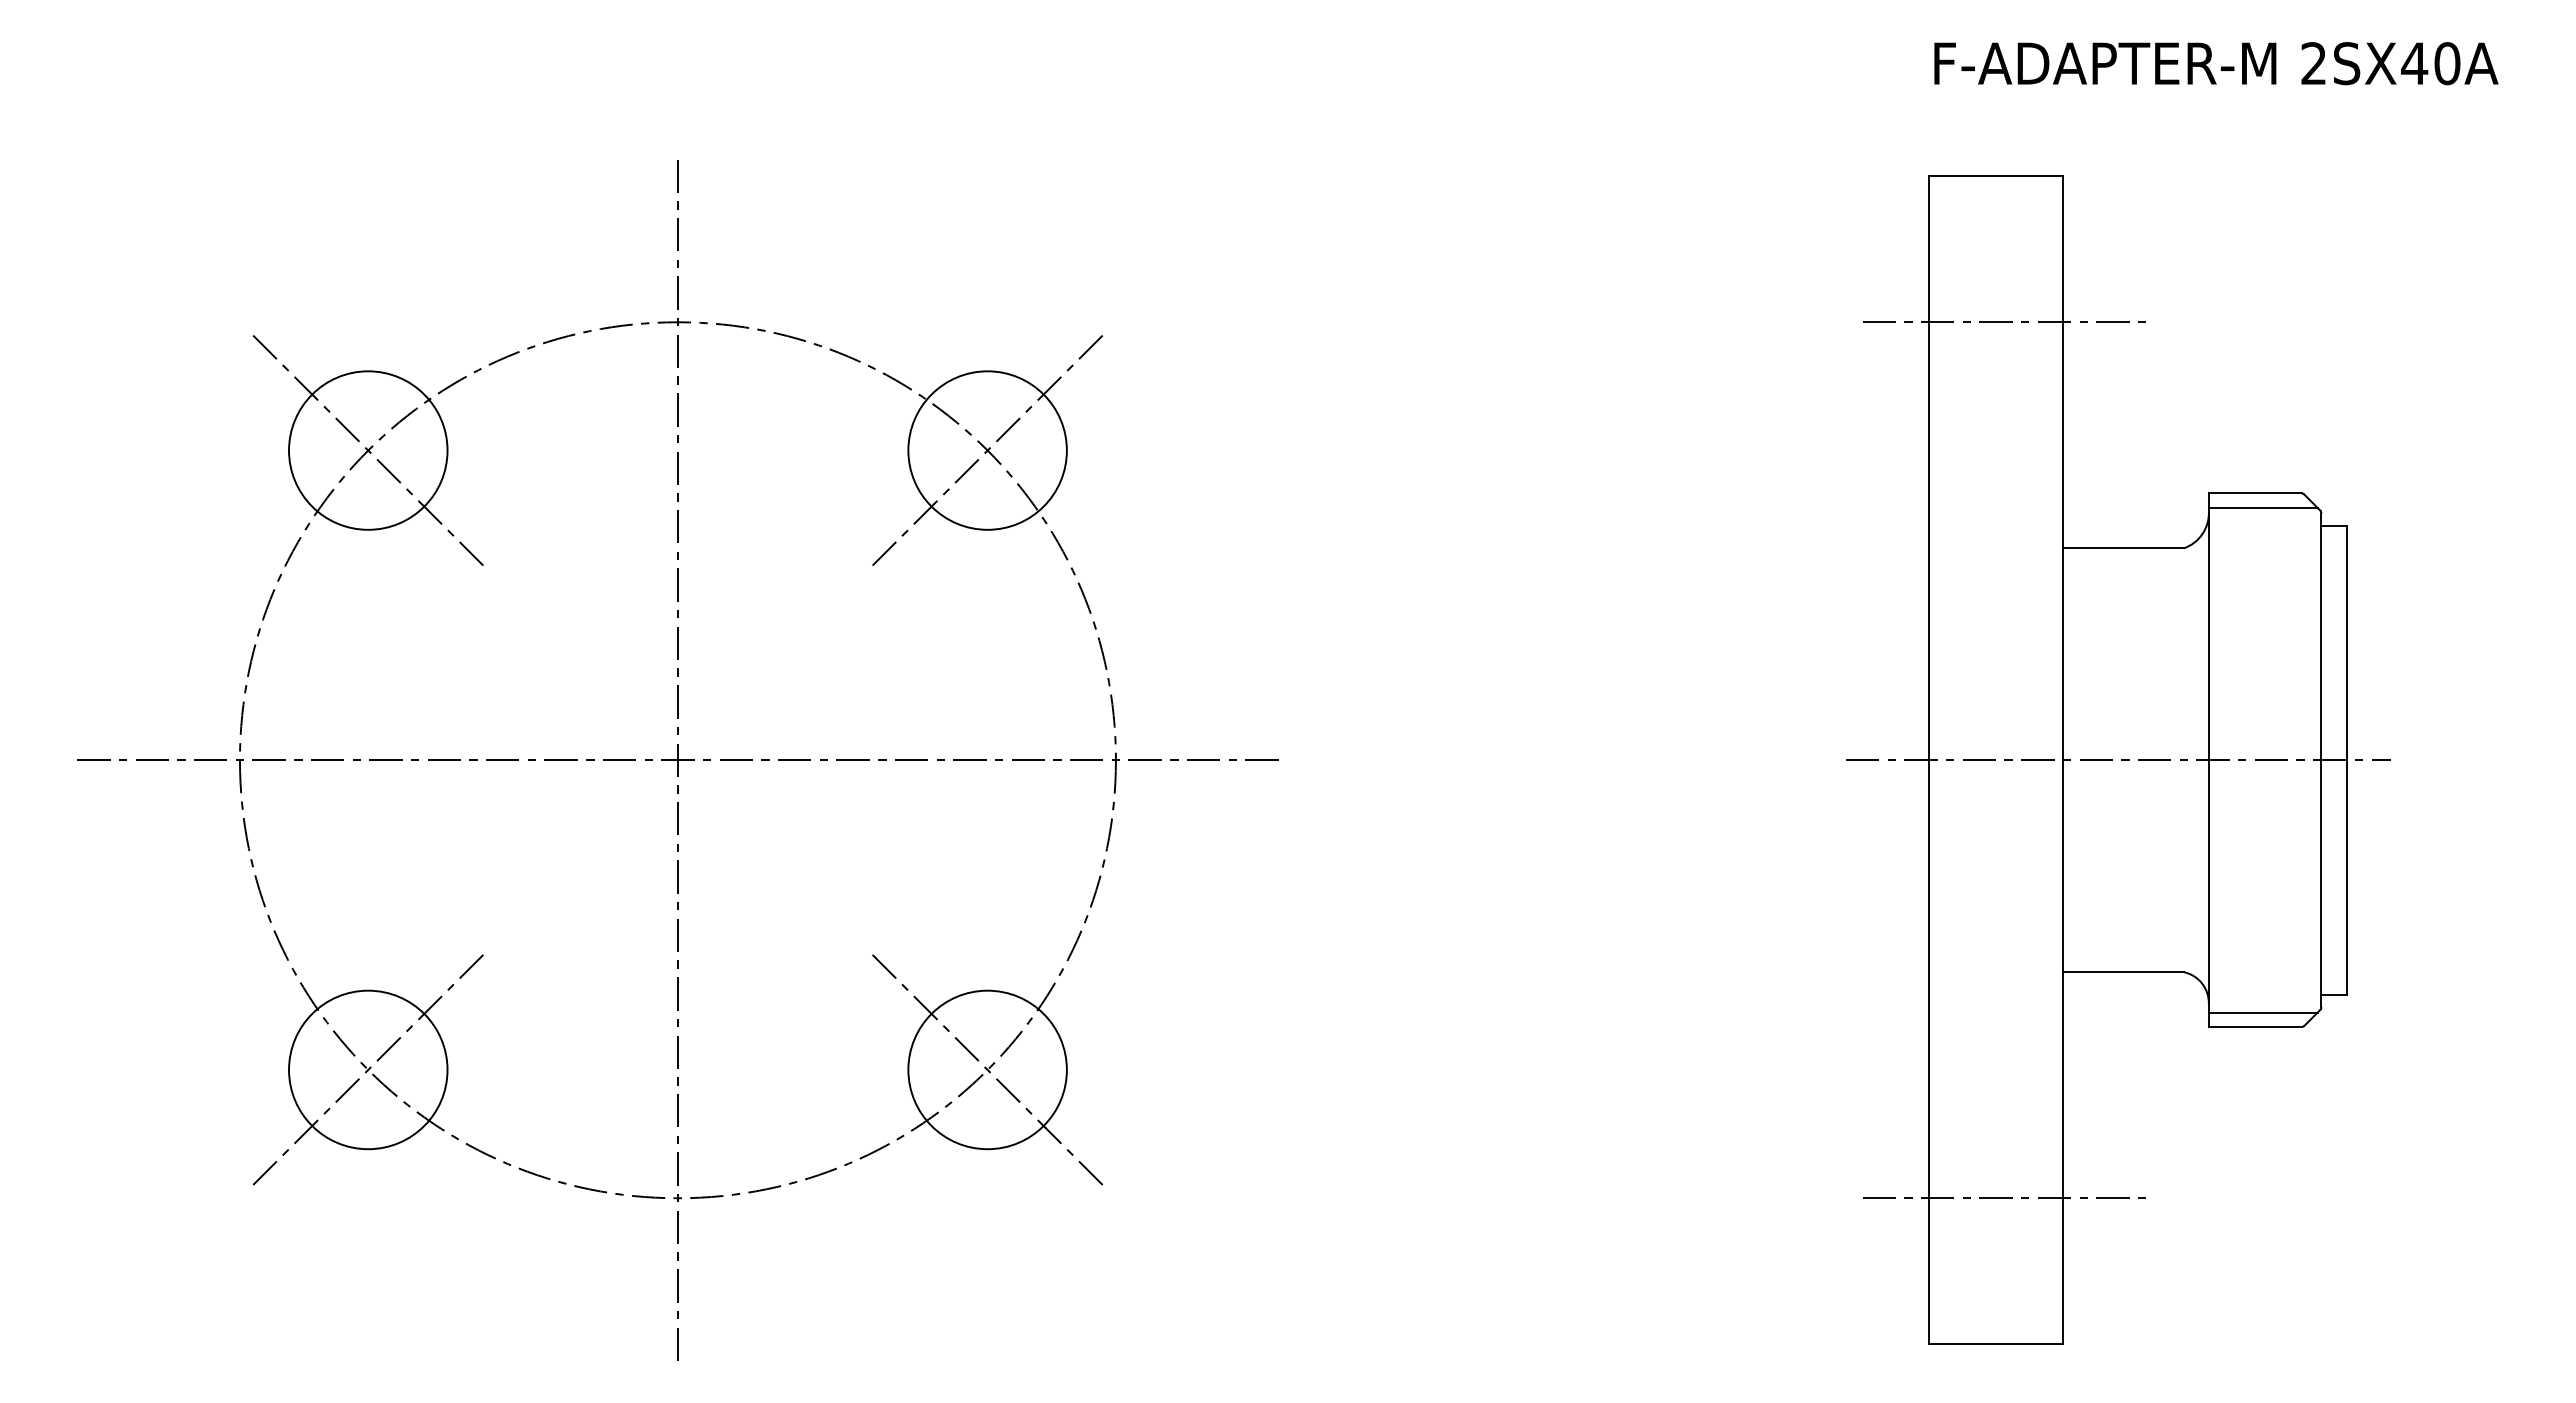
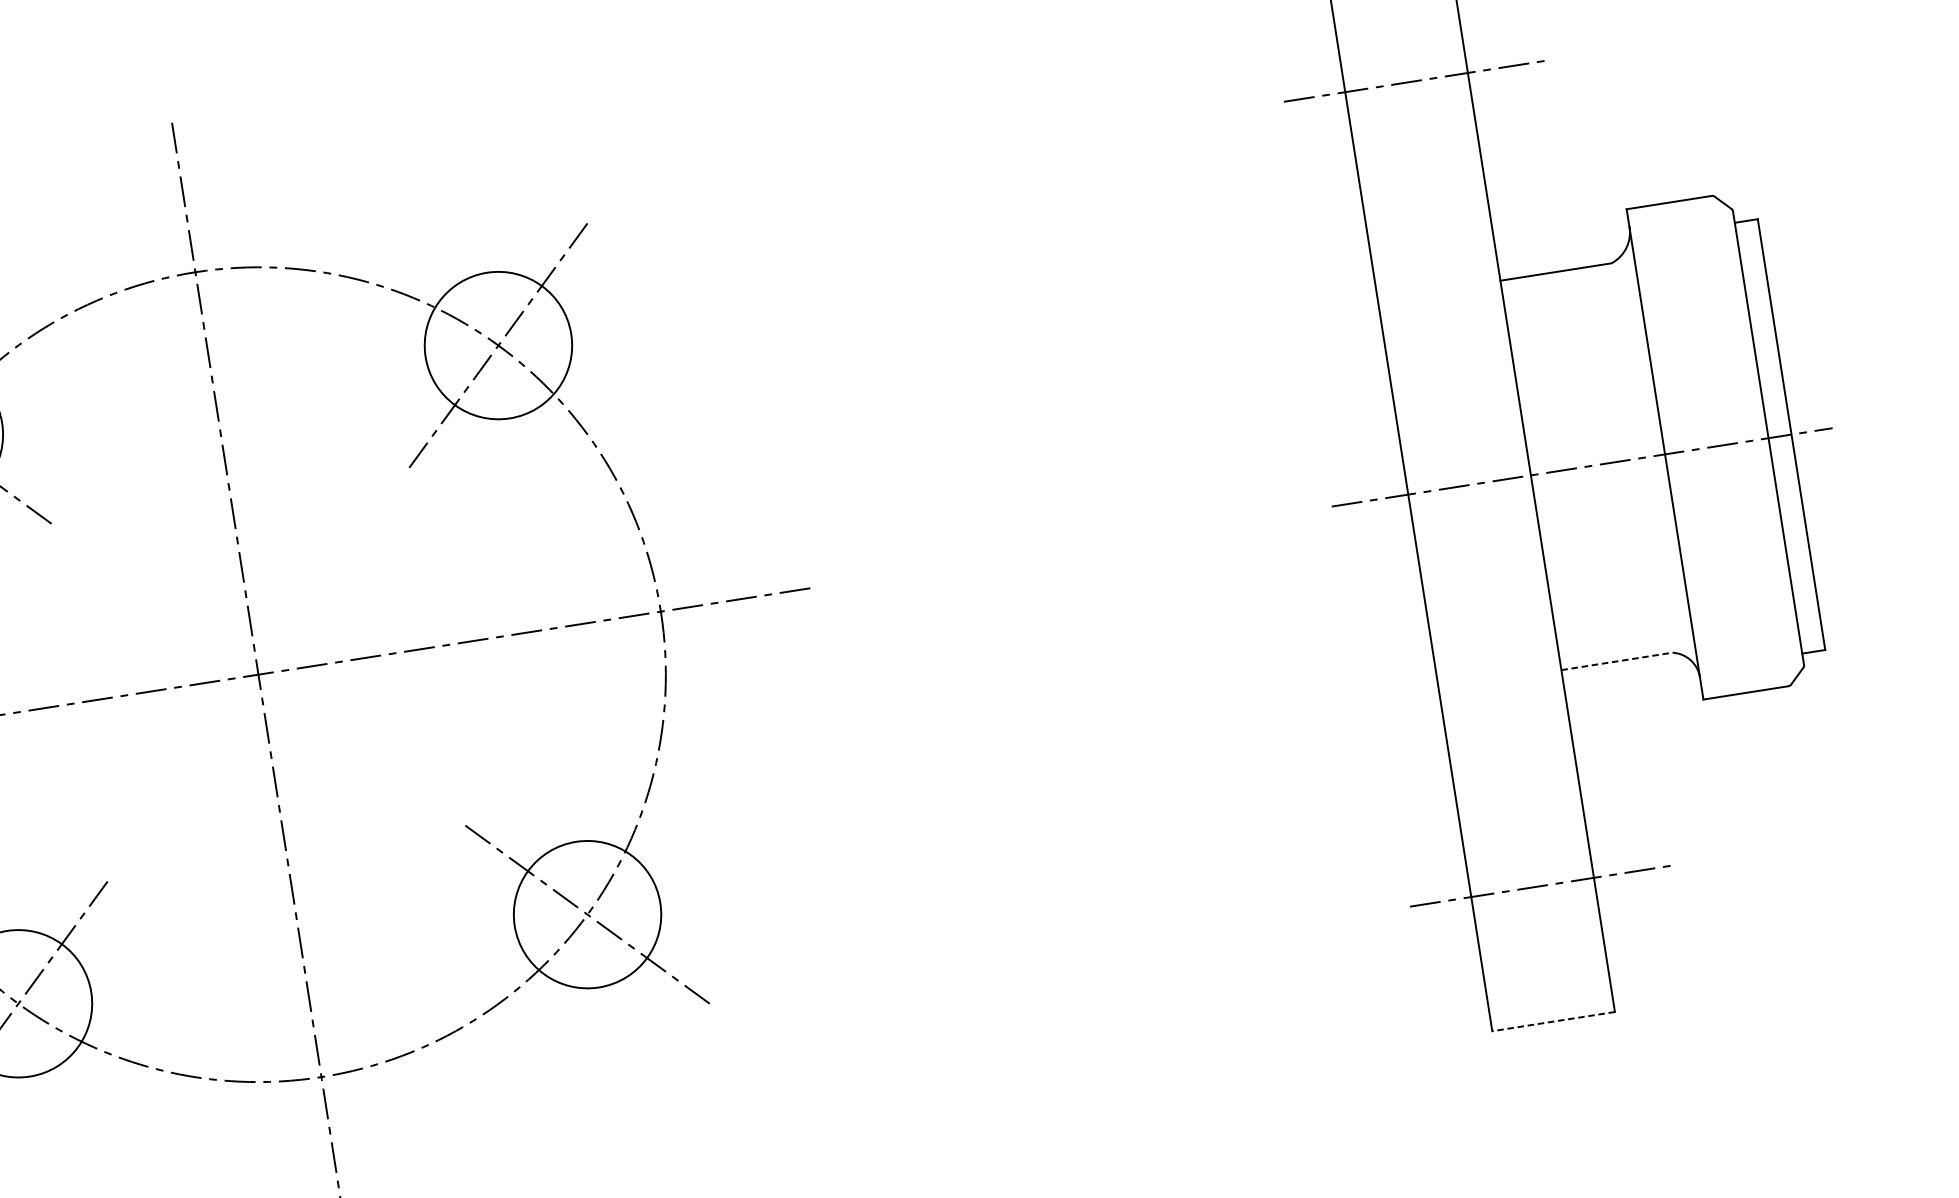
line: (2262, 507) -> (1677, 214), removed
line: (2123, 972) -> (1617, 661), solid -> dashed
line: (2262, 1012) -> (1750, 678), removed
line: (1996, 1344) -> (1554, 1021), solid -> dashed

